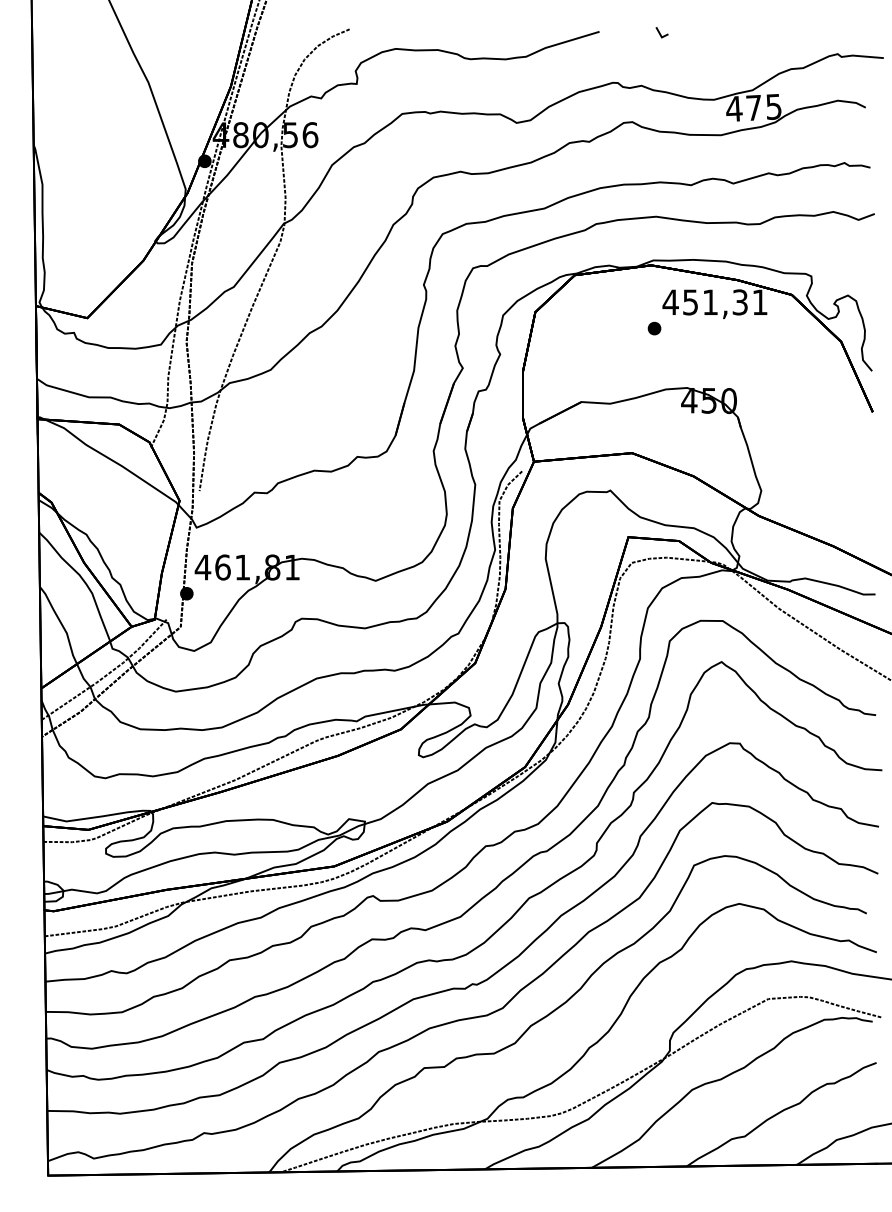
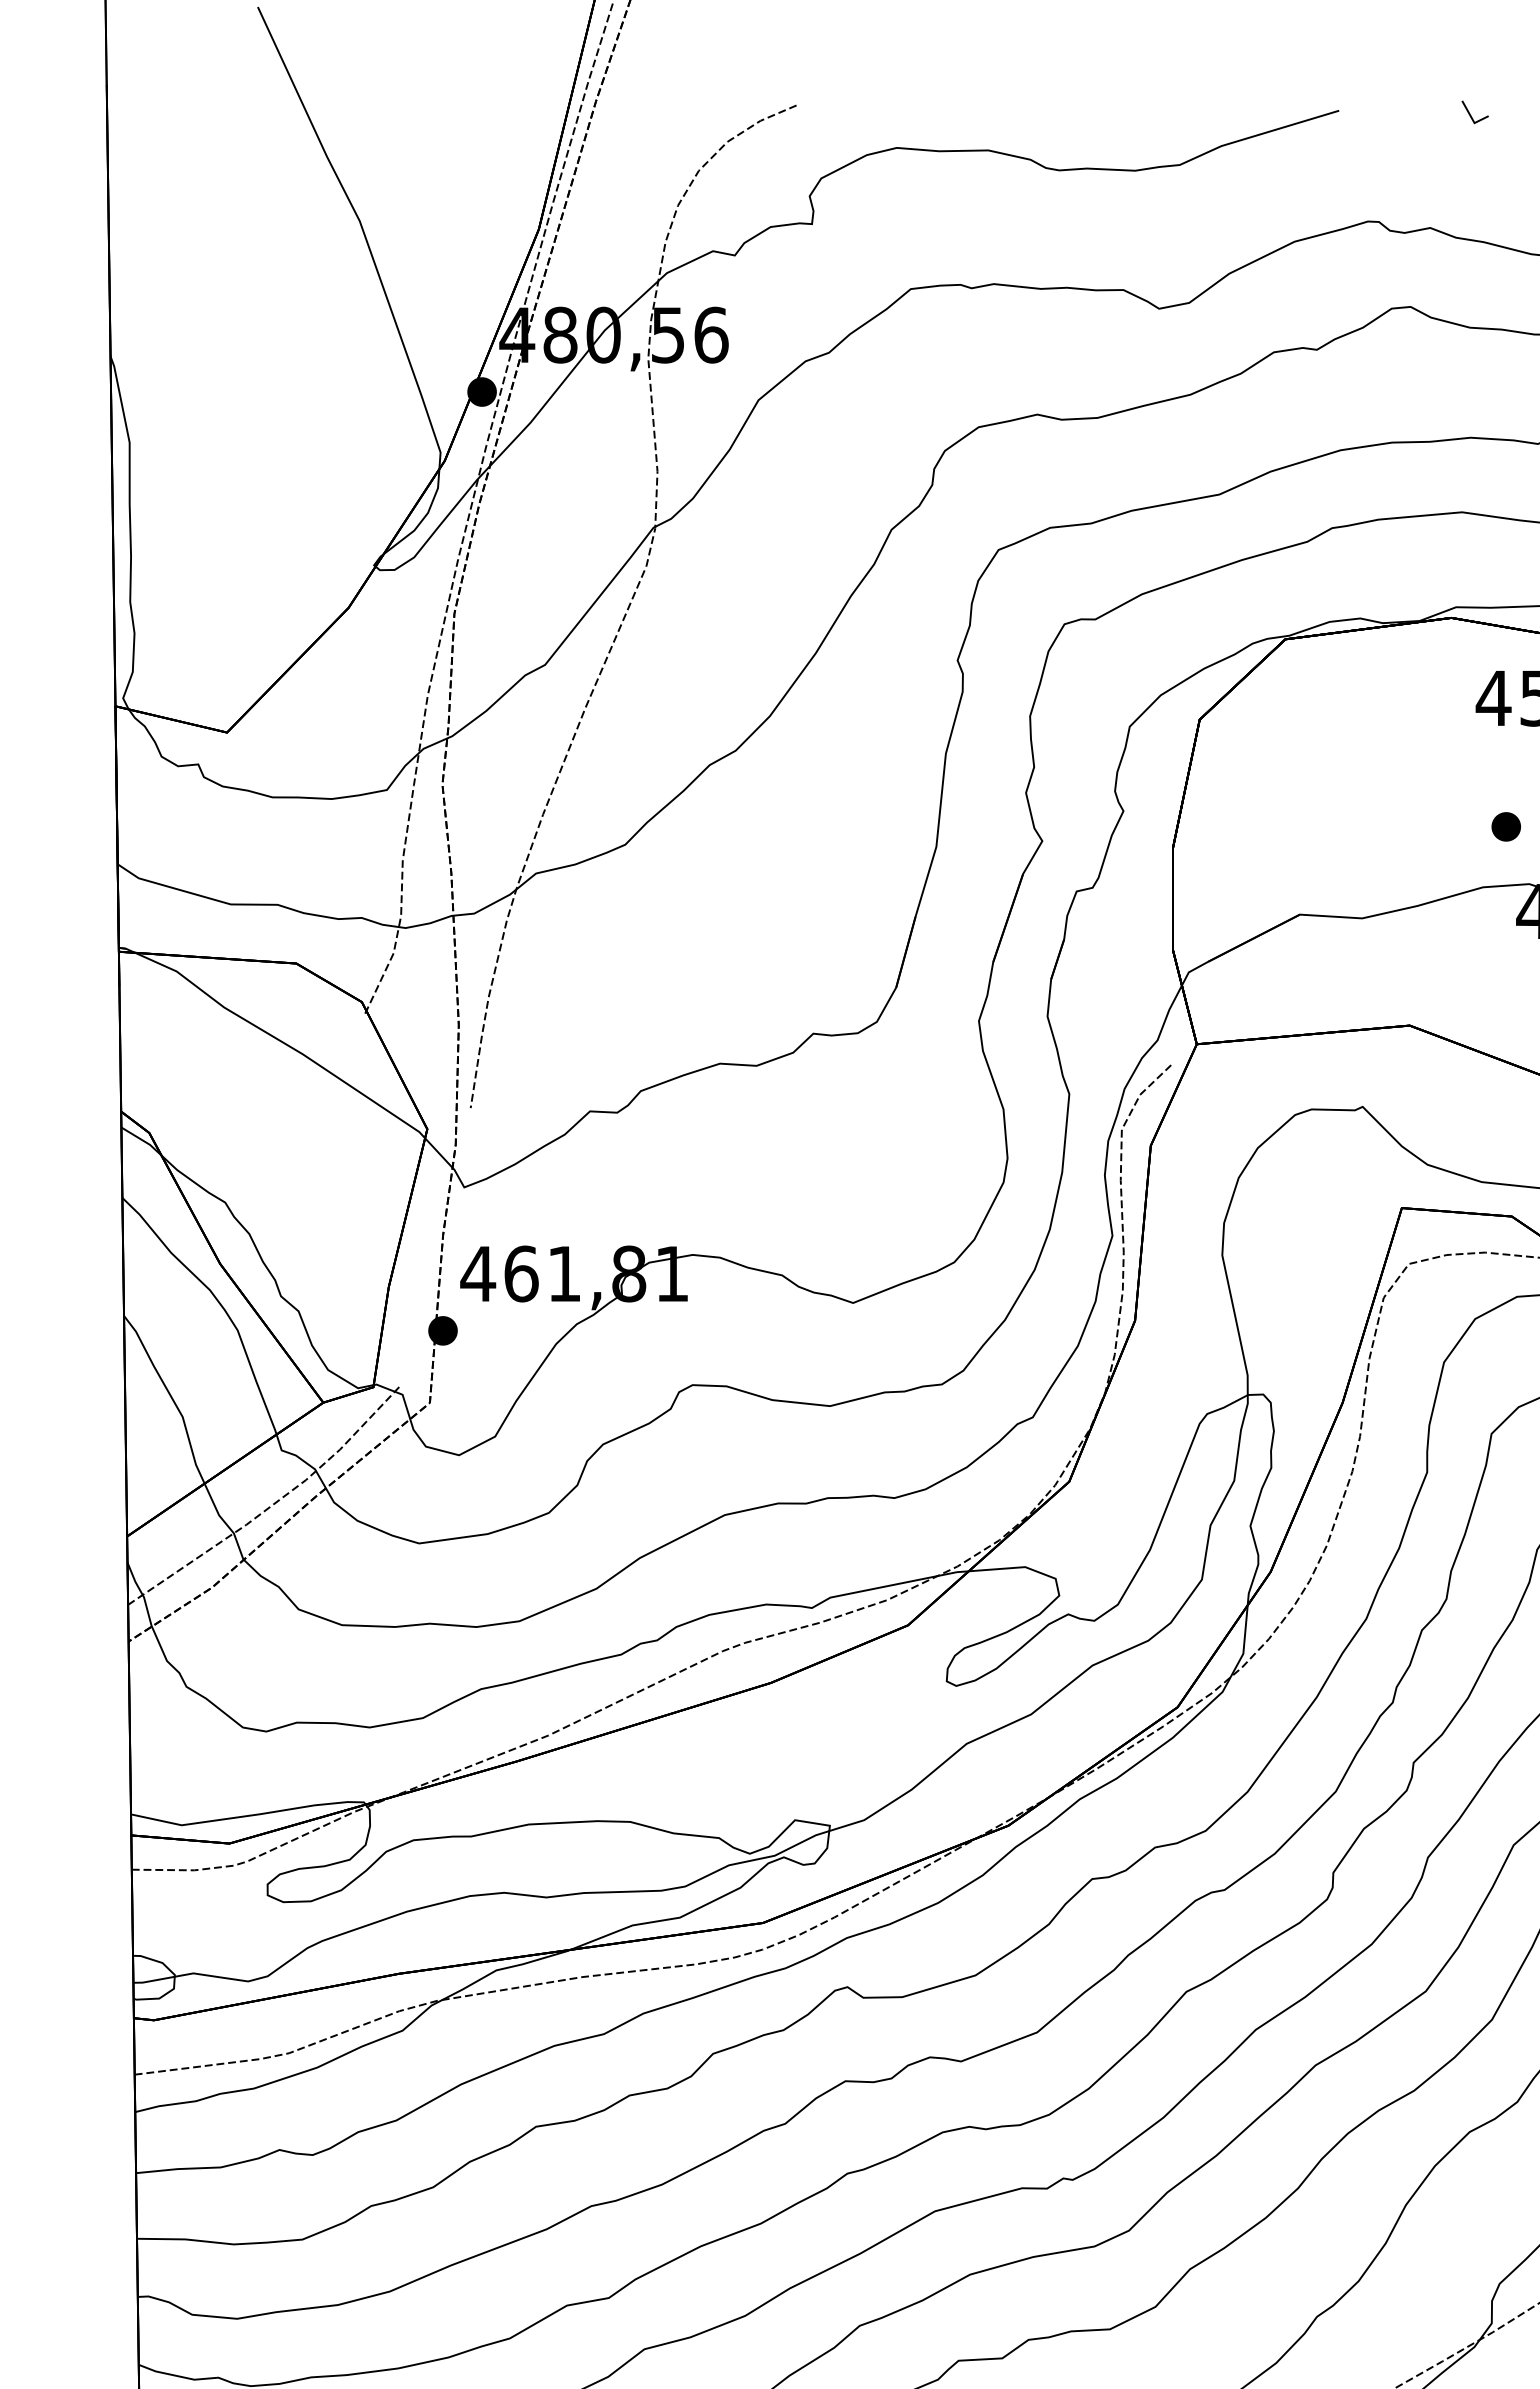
part: (654, 328) -> (1506, 826), moved

